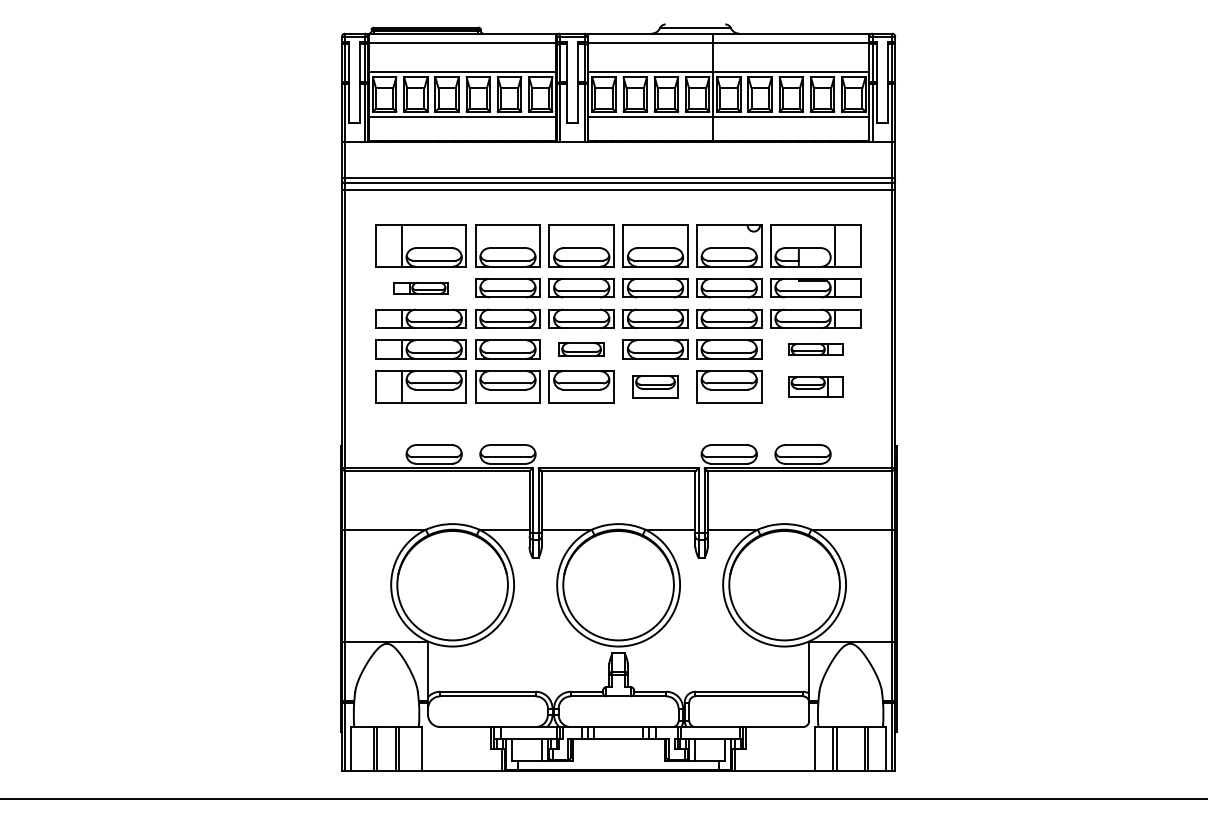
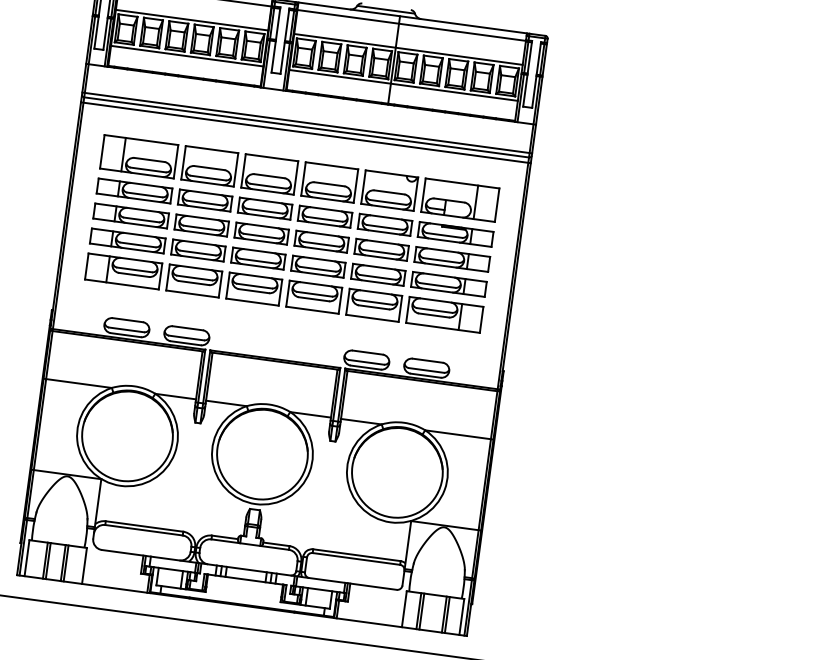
part: (420, 288) -> (133, 191), size x1.67
part: (581, 349) -> (258, 258), size x1.43
part: (815, 349) -> (448, 284), size x1.67
part: (655, 386) -> (314, 296), size x1.43
part: (815, 386) -> (444, 314), size x1.67

